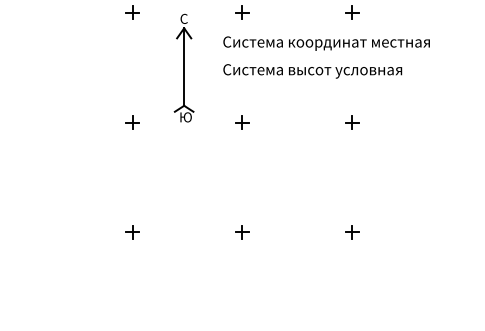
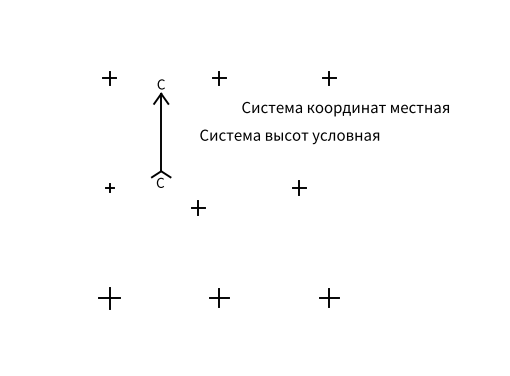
text: (326, 43) -> (345, 108), moved
text: (185, 117) -> (162, 182), Ю -> С
part: (132, 122) -> (109, 187), size x0.6
part: (242, 122) -> (198, 207), moved
part: (352, 122) -> (299, 187), moved
part: (132, 232) -> (109, 297), size x1.6
part: (242, 232) -> (219, 297), size x1.4
part: (352, 232) -> (329, 297), size x1.4

